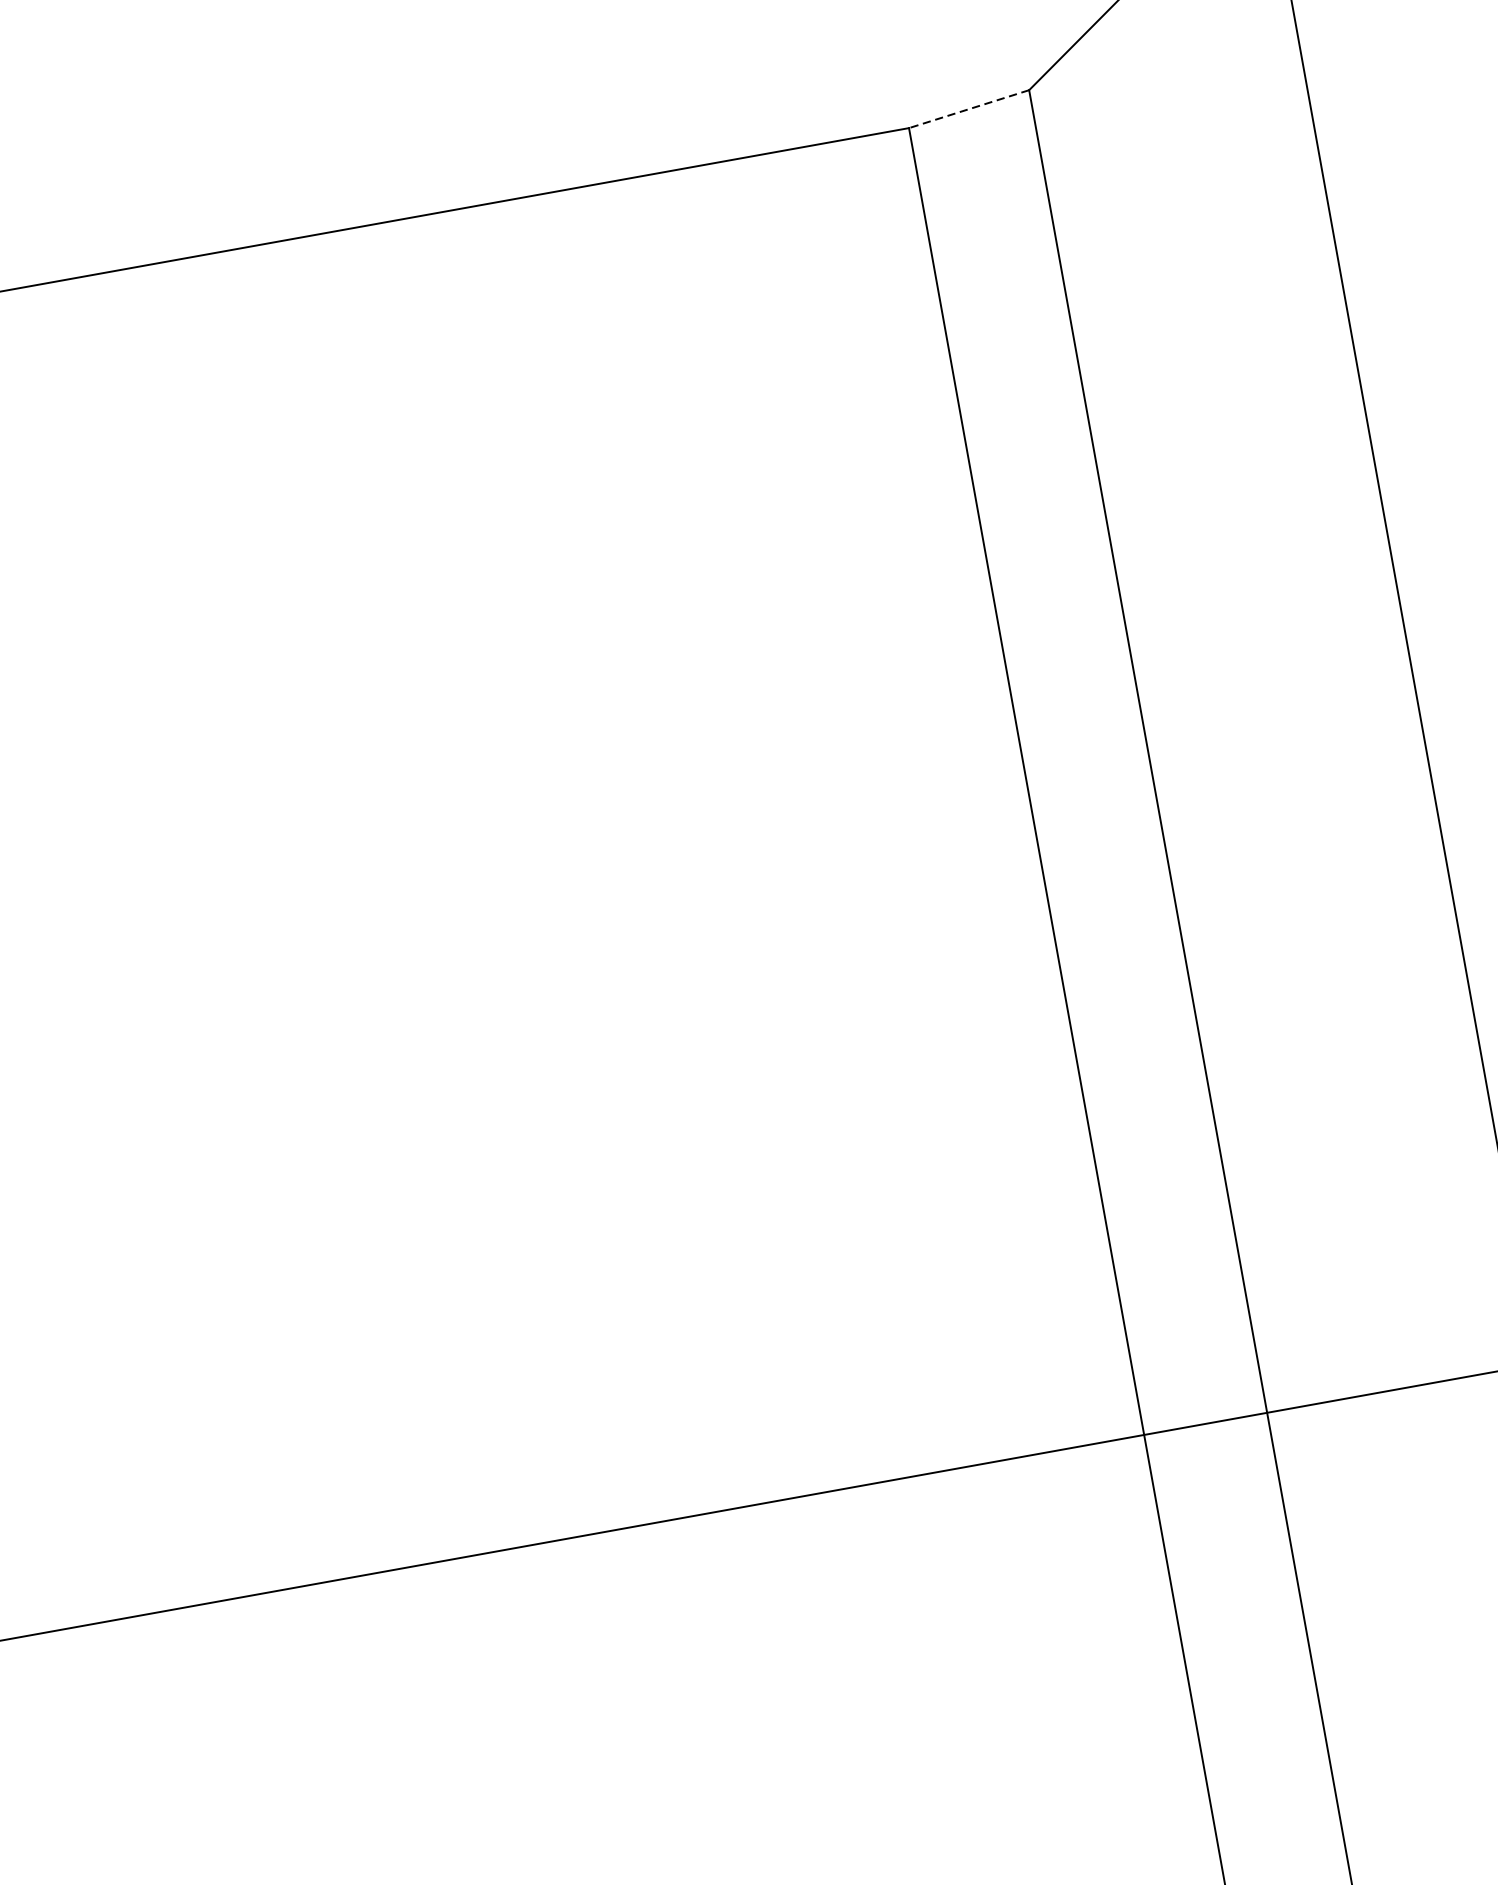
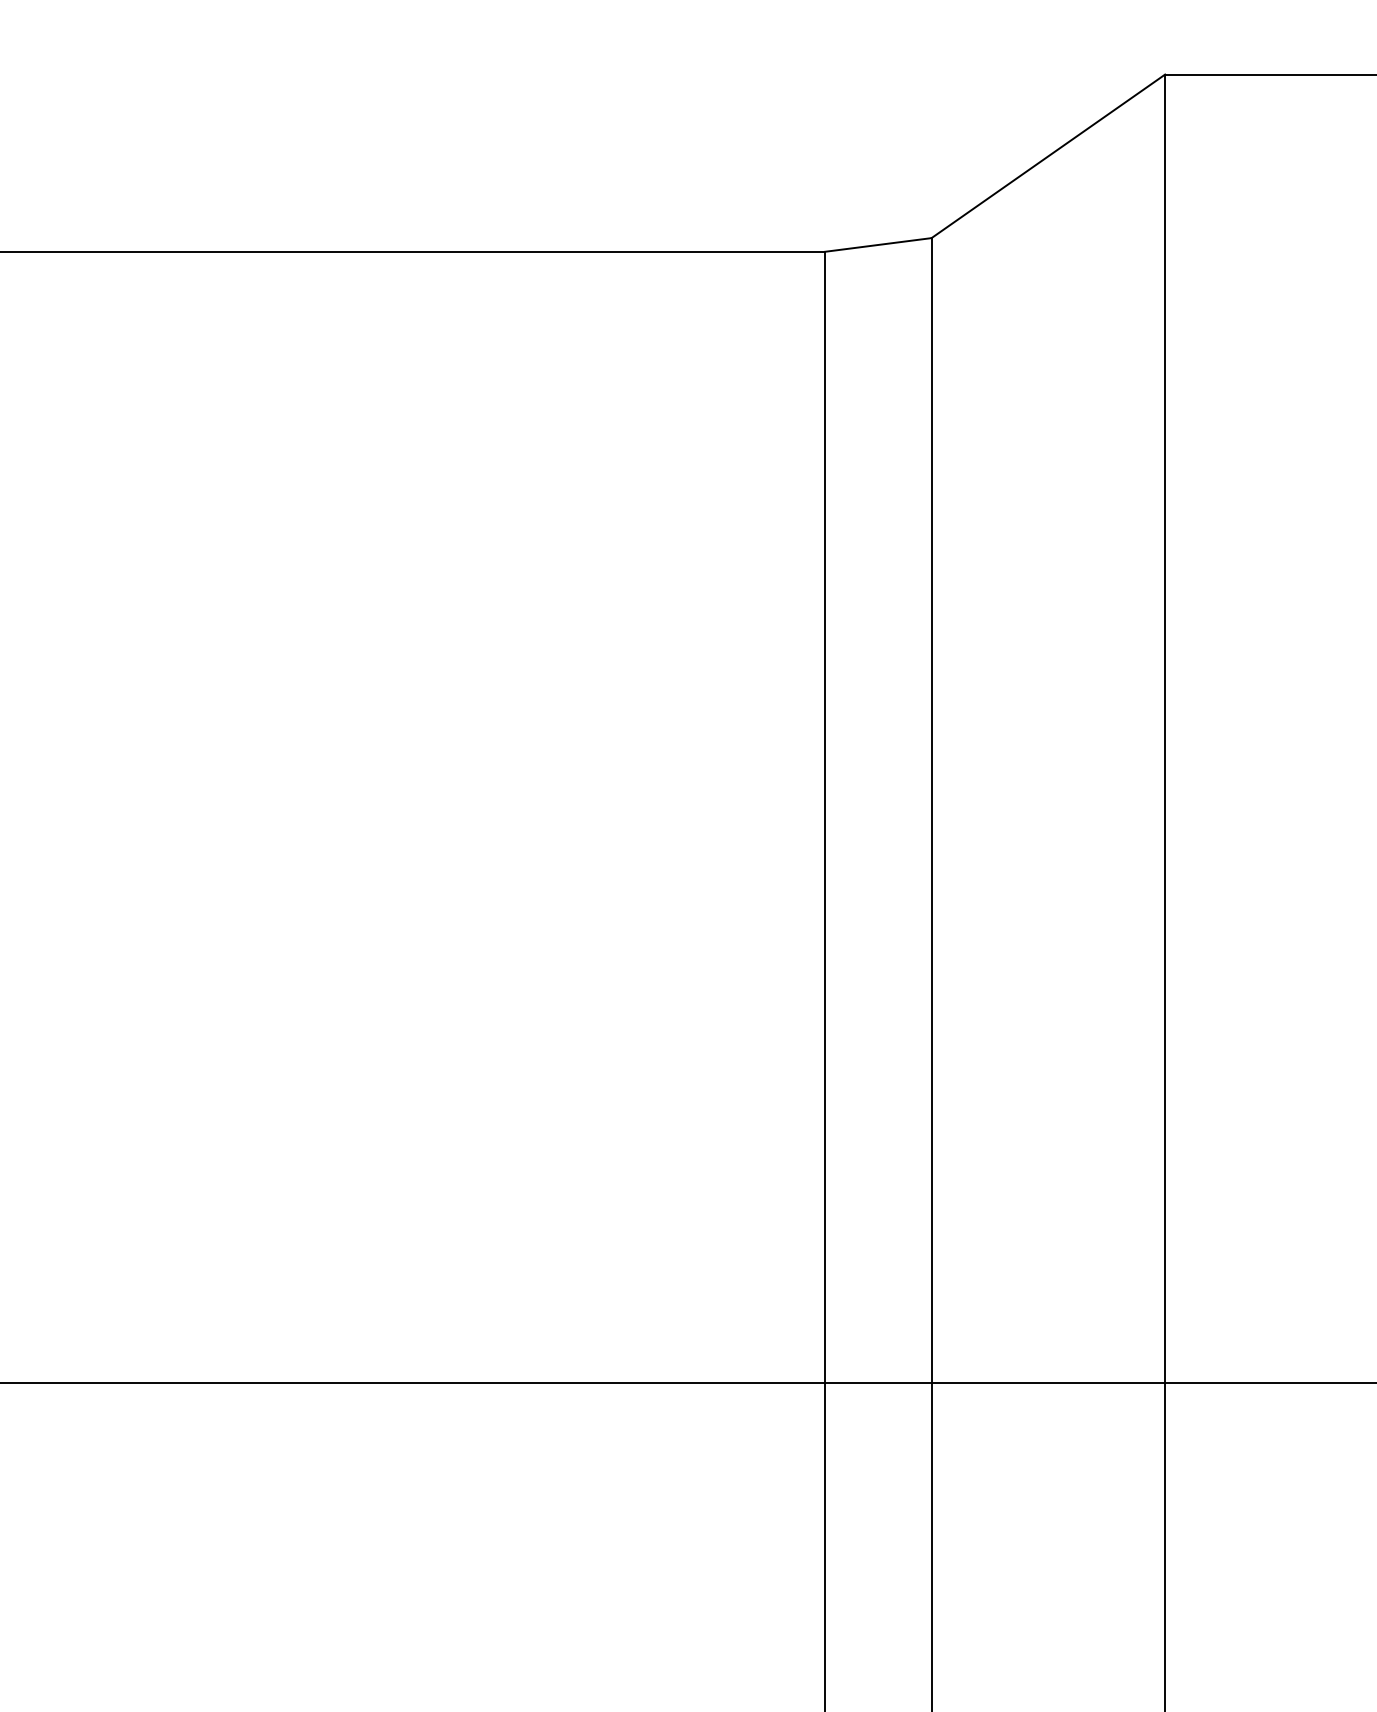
line: (969, 108) -> (878, 244), dashed -> solid

